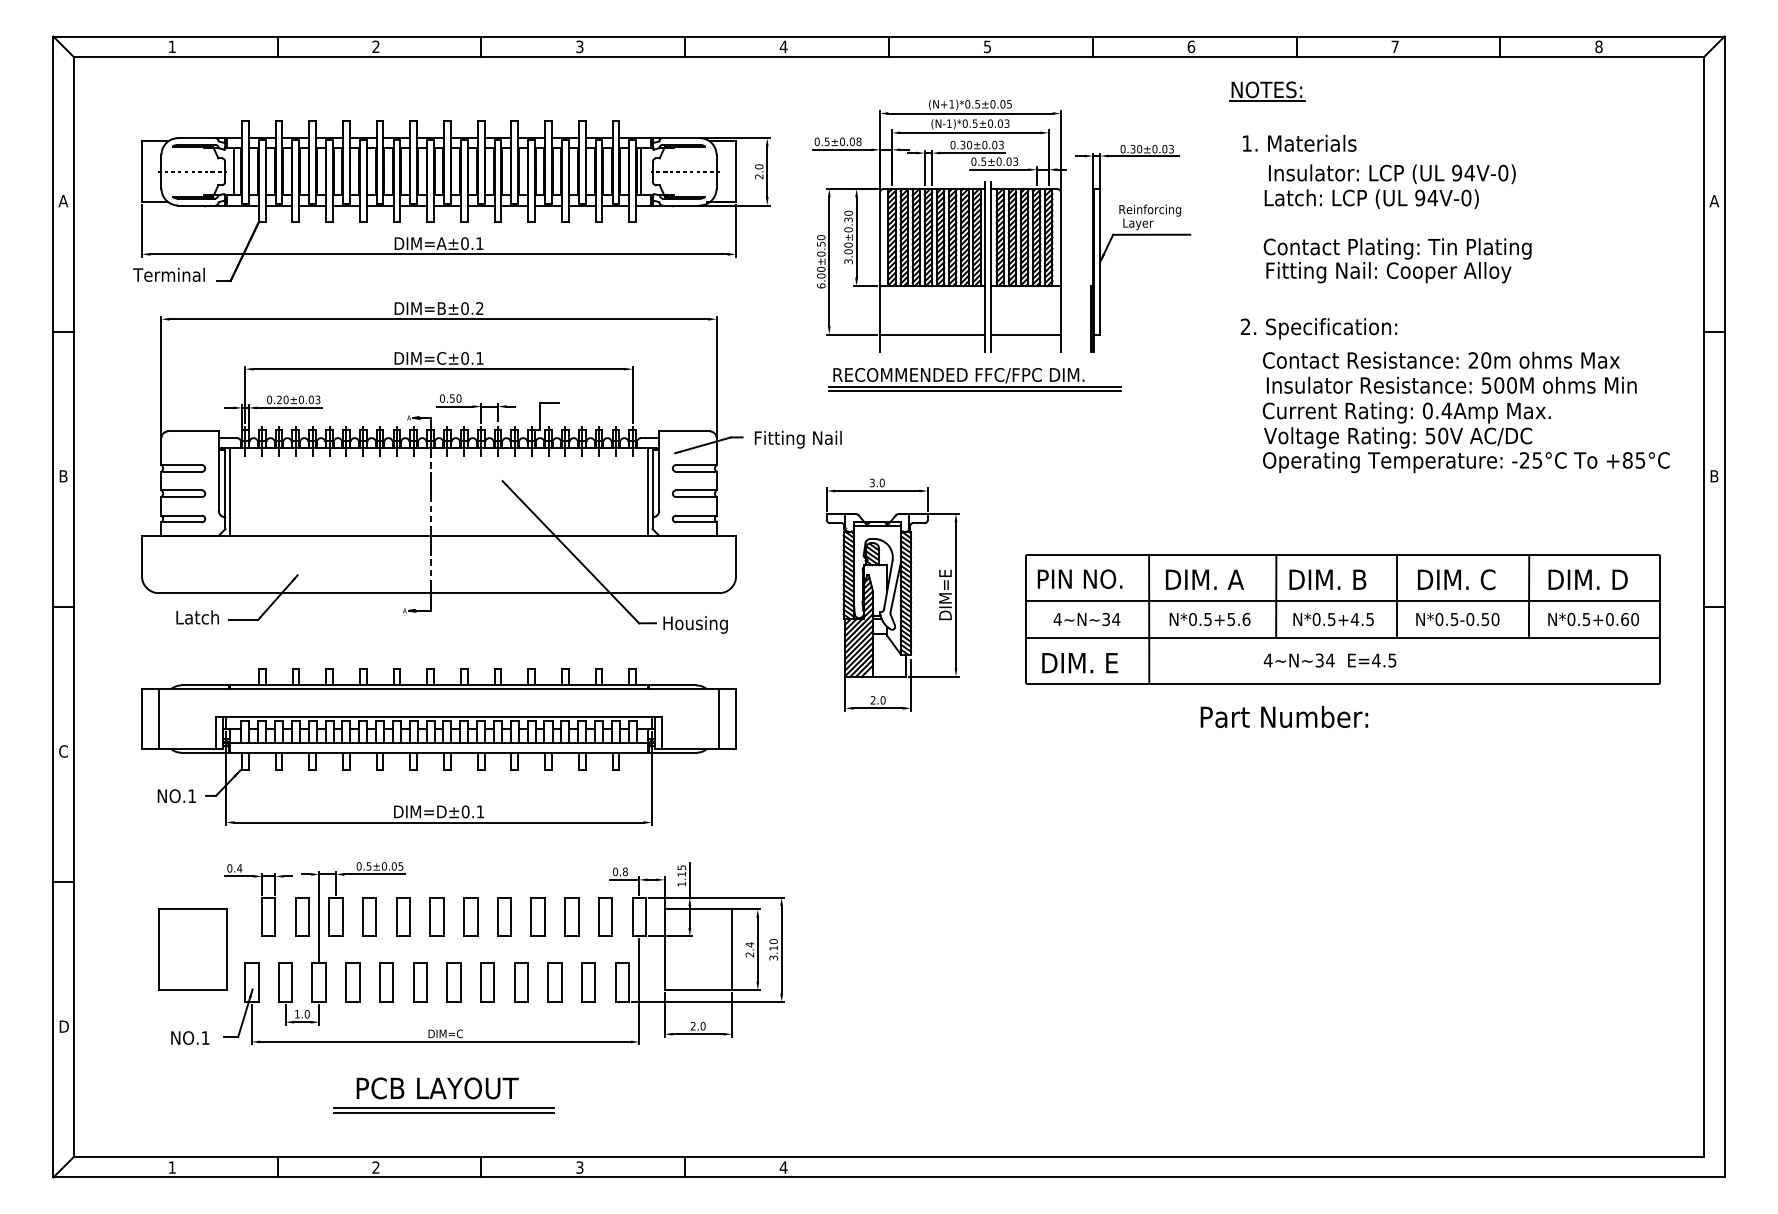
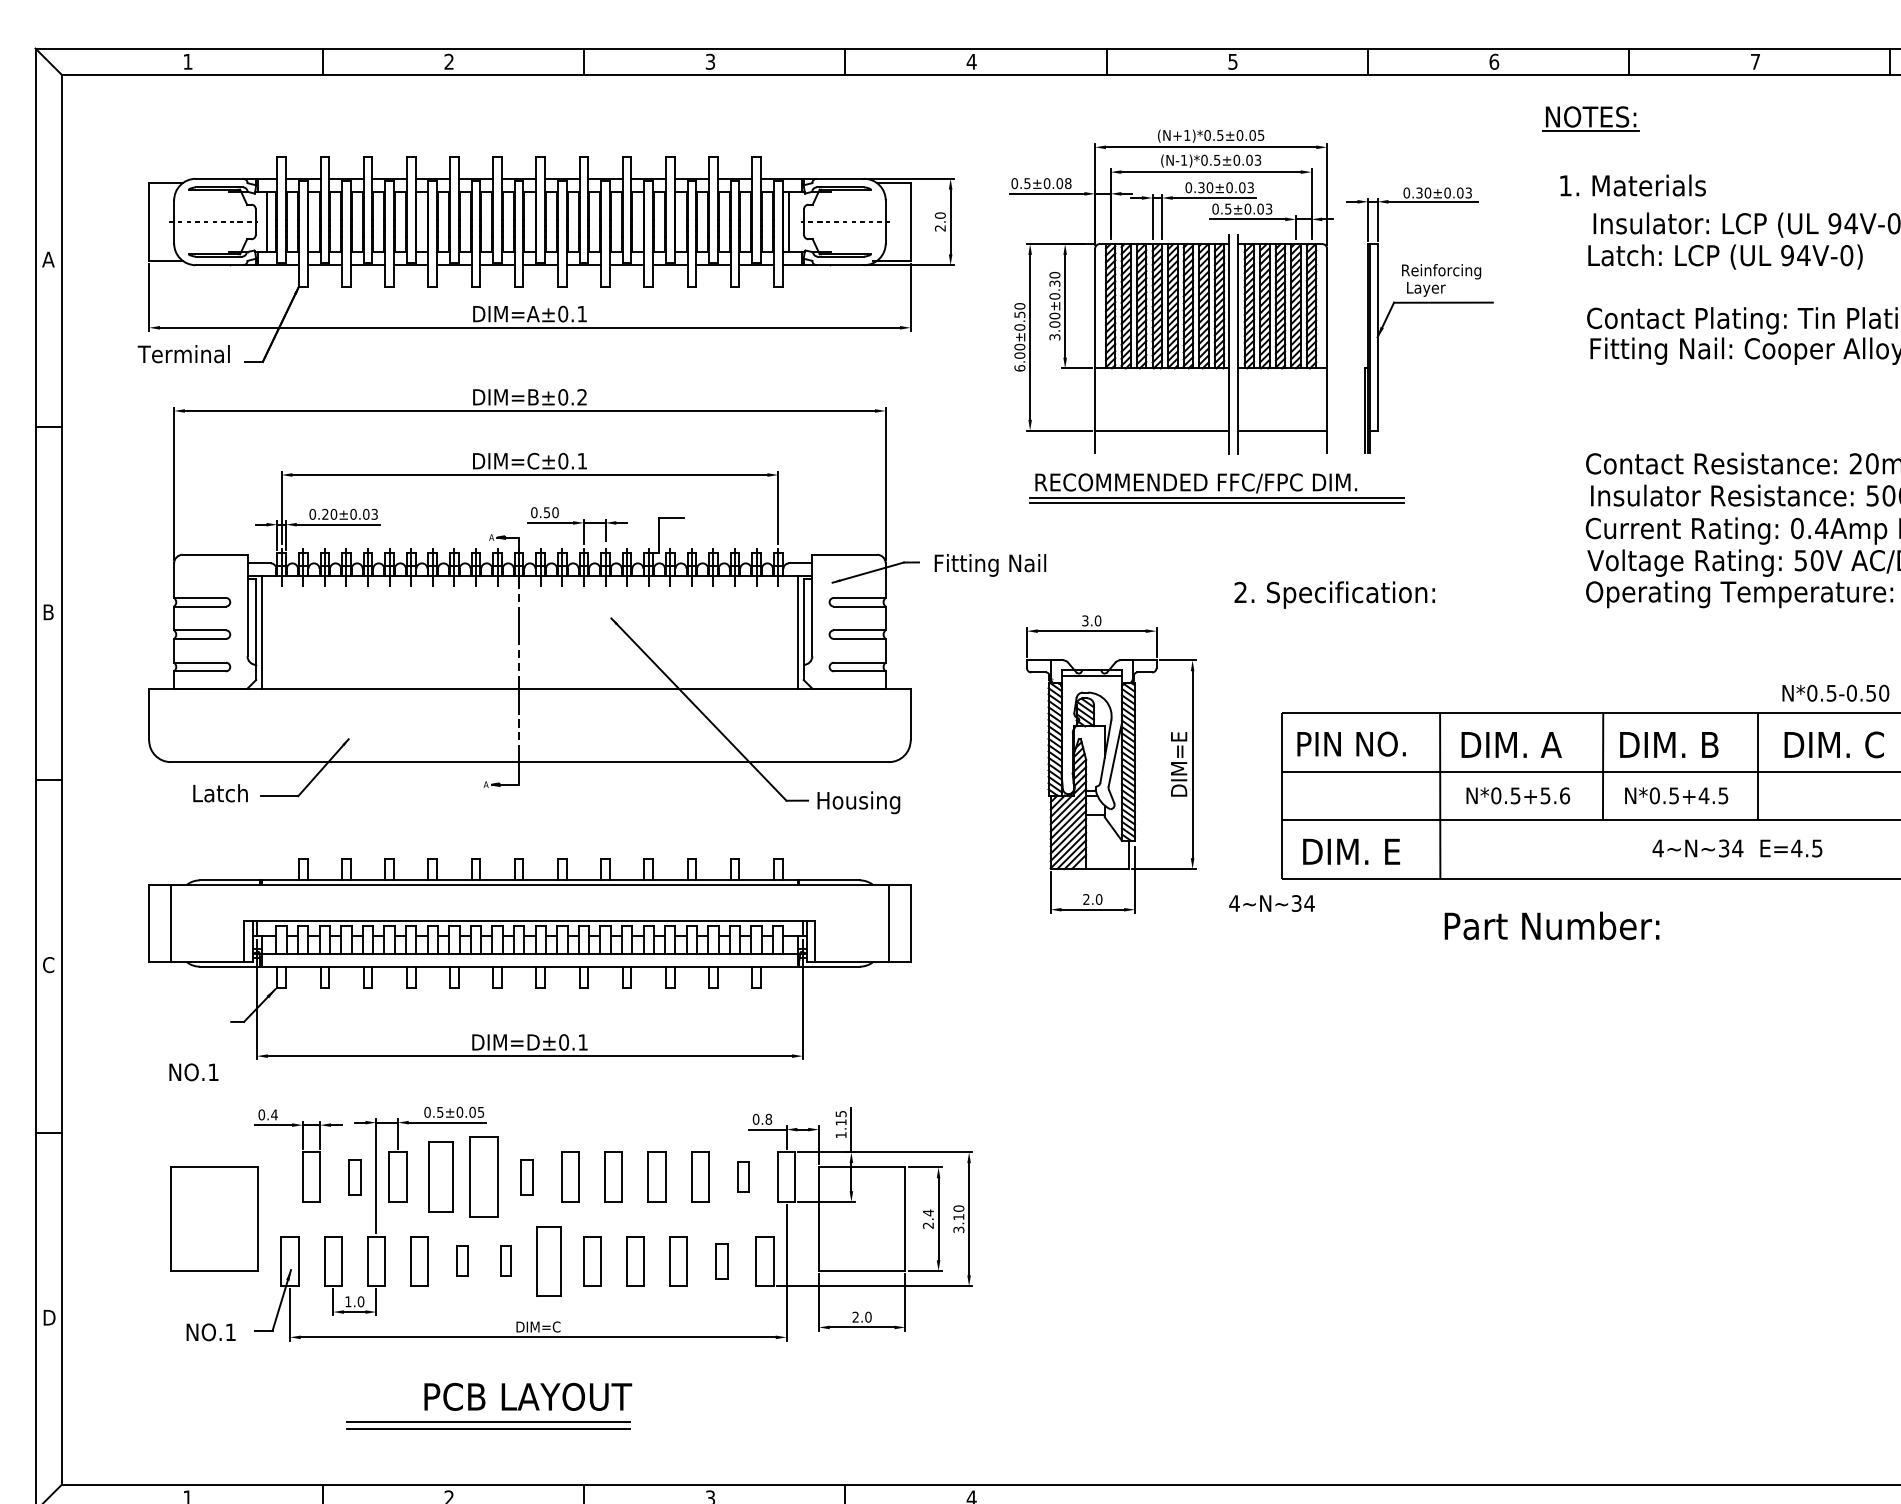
text: (1318, 328) -> (1334, 594), moved
text: (1086, 619) -> (1271, 903), moved
text: (1457, 619) -> (1835, 693), moved
text: (1329, 660) -> (1736, 848), moved
text: (1284, 716) -> (1552, 925), moved
text: (176, 796) -> (193, 1072), moved
part: (302, 916) -> (354, 1176), size x0.7
part: (369, 916) -> (440, 1176), size x1.4
part: (403, 916) -> (484, 1176), size x1.6
part: (436, 916) -> (526, 1176), size x0.7
part: (605, 916) -> (743, 1176), size x0.6
part: (386, 982) -> (462, 1261), size x0.6
part: (420, 982) -> (506, 1261), size x0.6
part: (453, 982) -> (548, 1261), size x1.4
part: (588, 982) -> (721, 1261), size x0.7
part: (443, 1110) -> (488, 1425), moved

